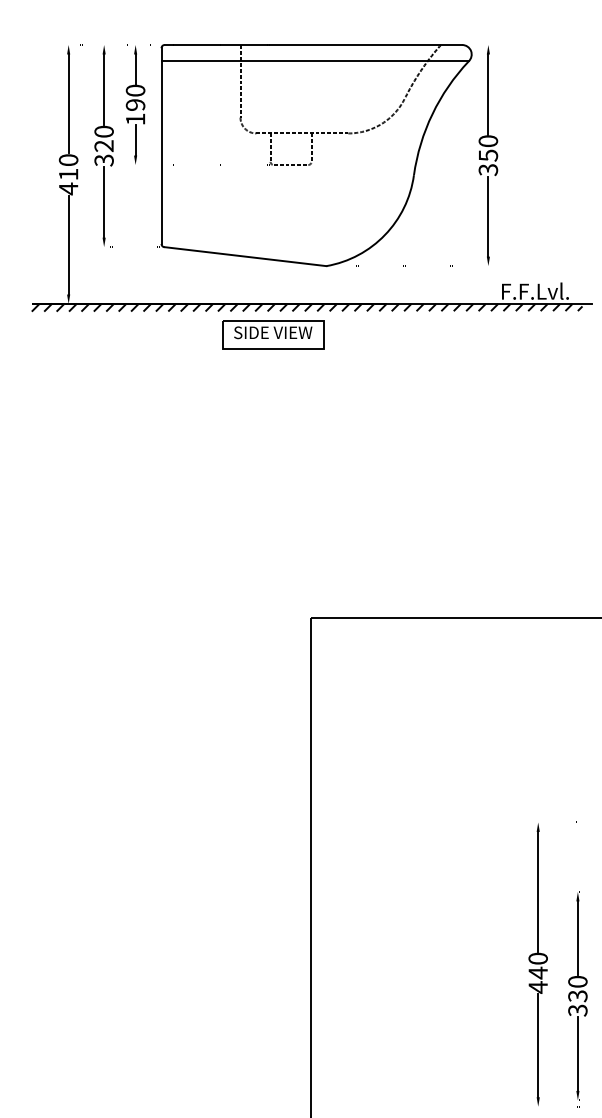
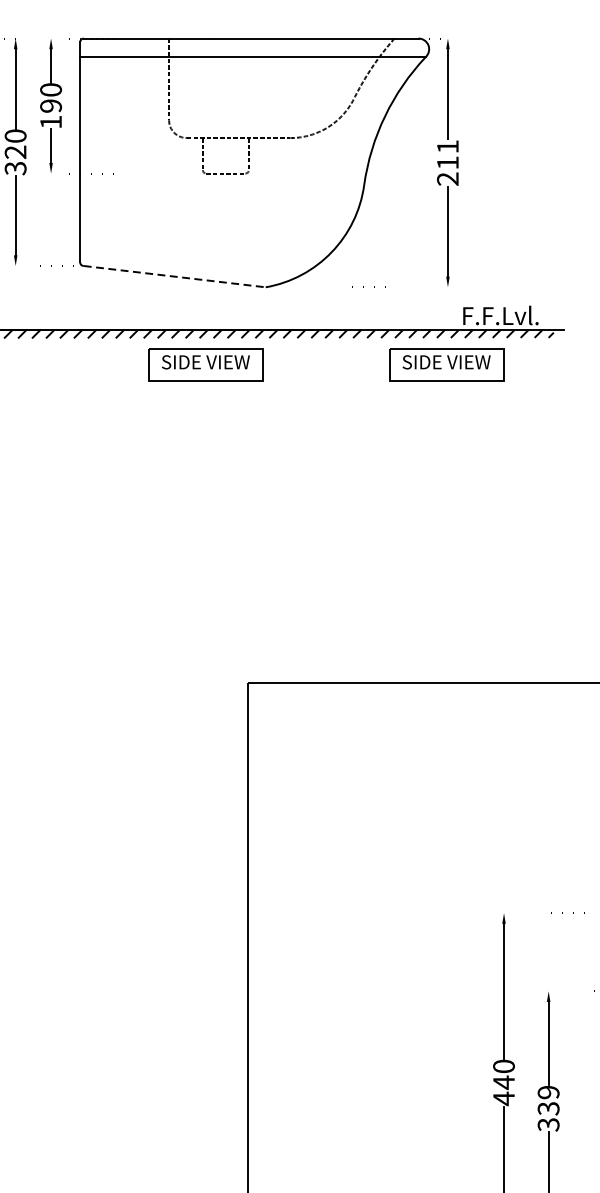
text: (488, 155) -> (448, 162), 350 -> 211
line: (246, 256) -> (175, 276), solid -> dashed
part: (487, 334) -> (446, 364), added
text: (577, 981) -> (548, 1092), 330 -> 339

